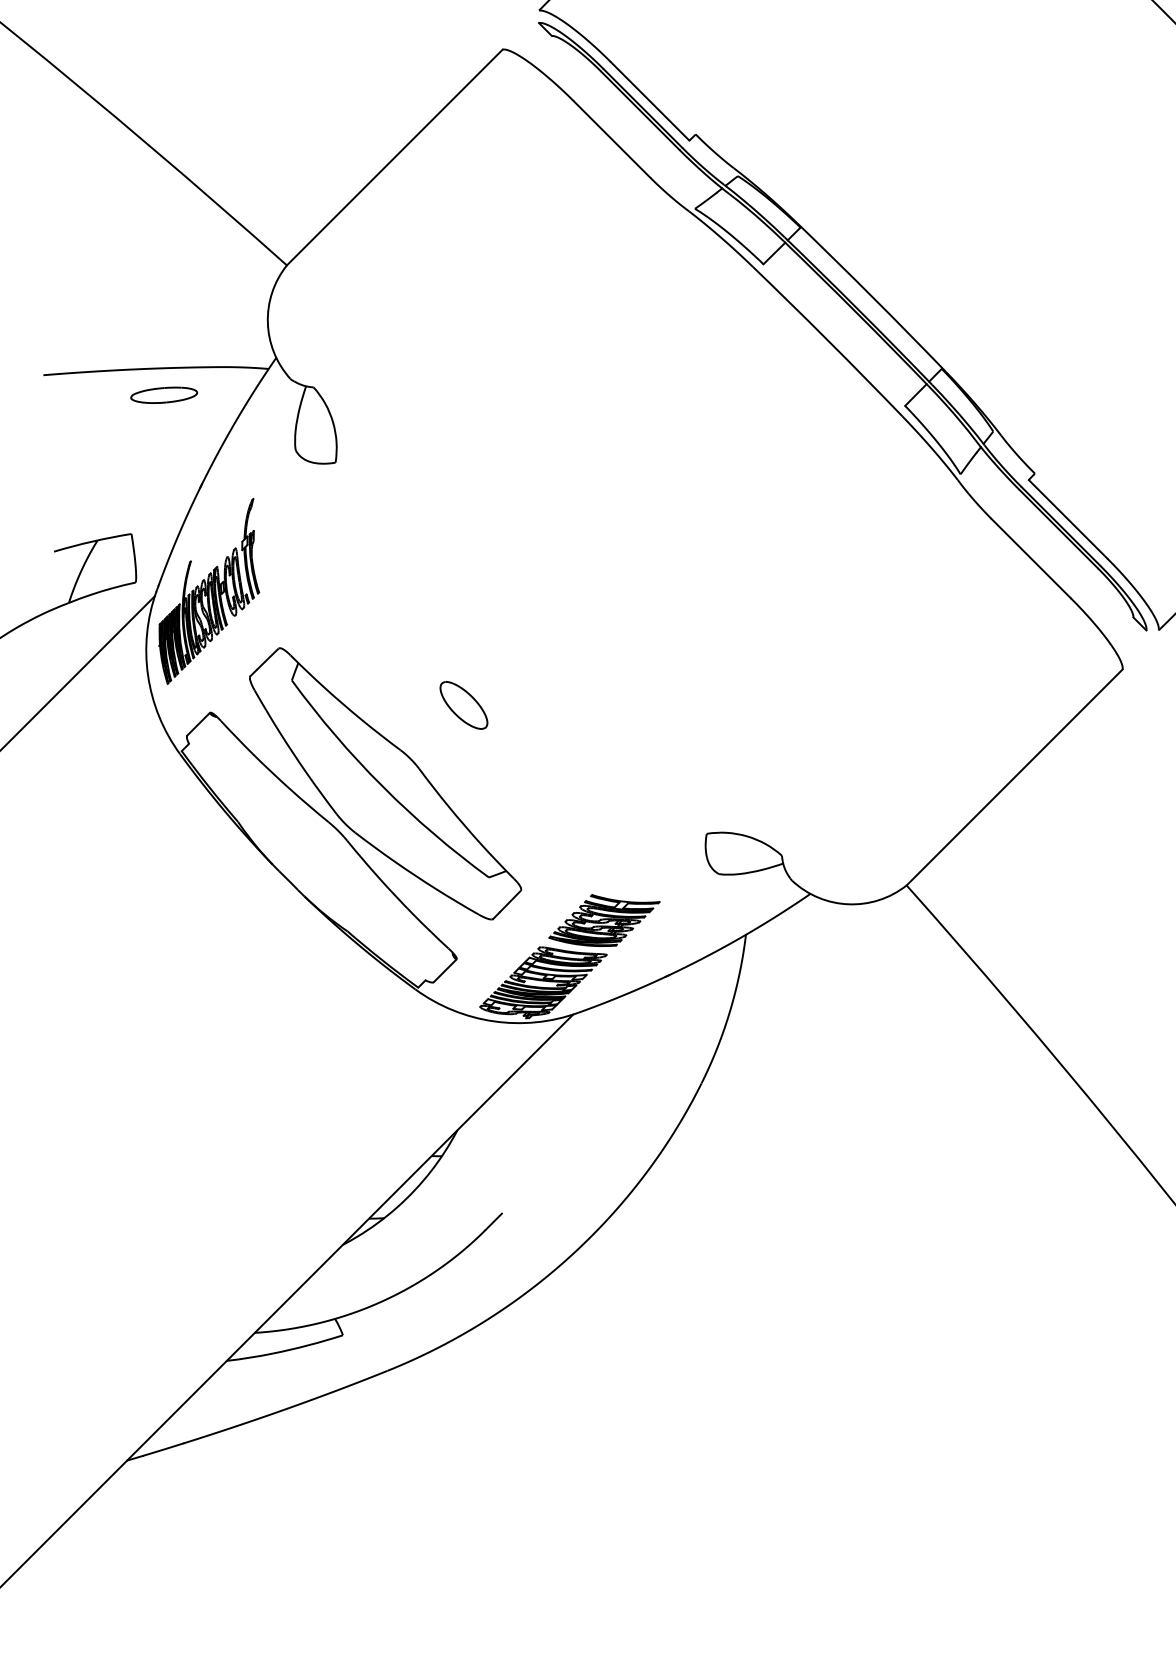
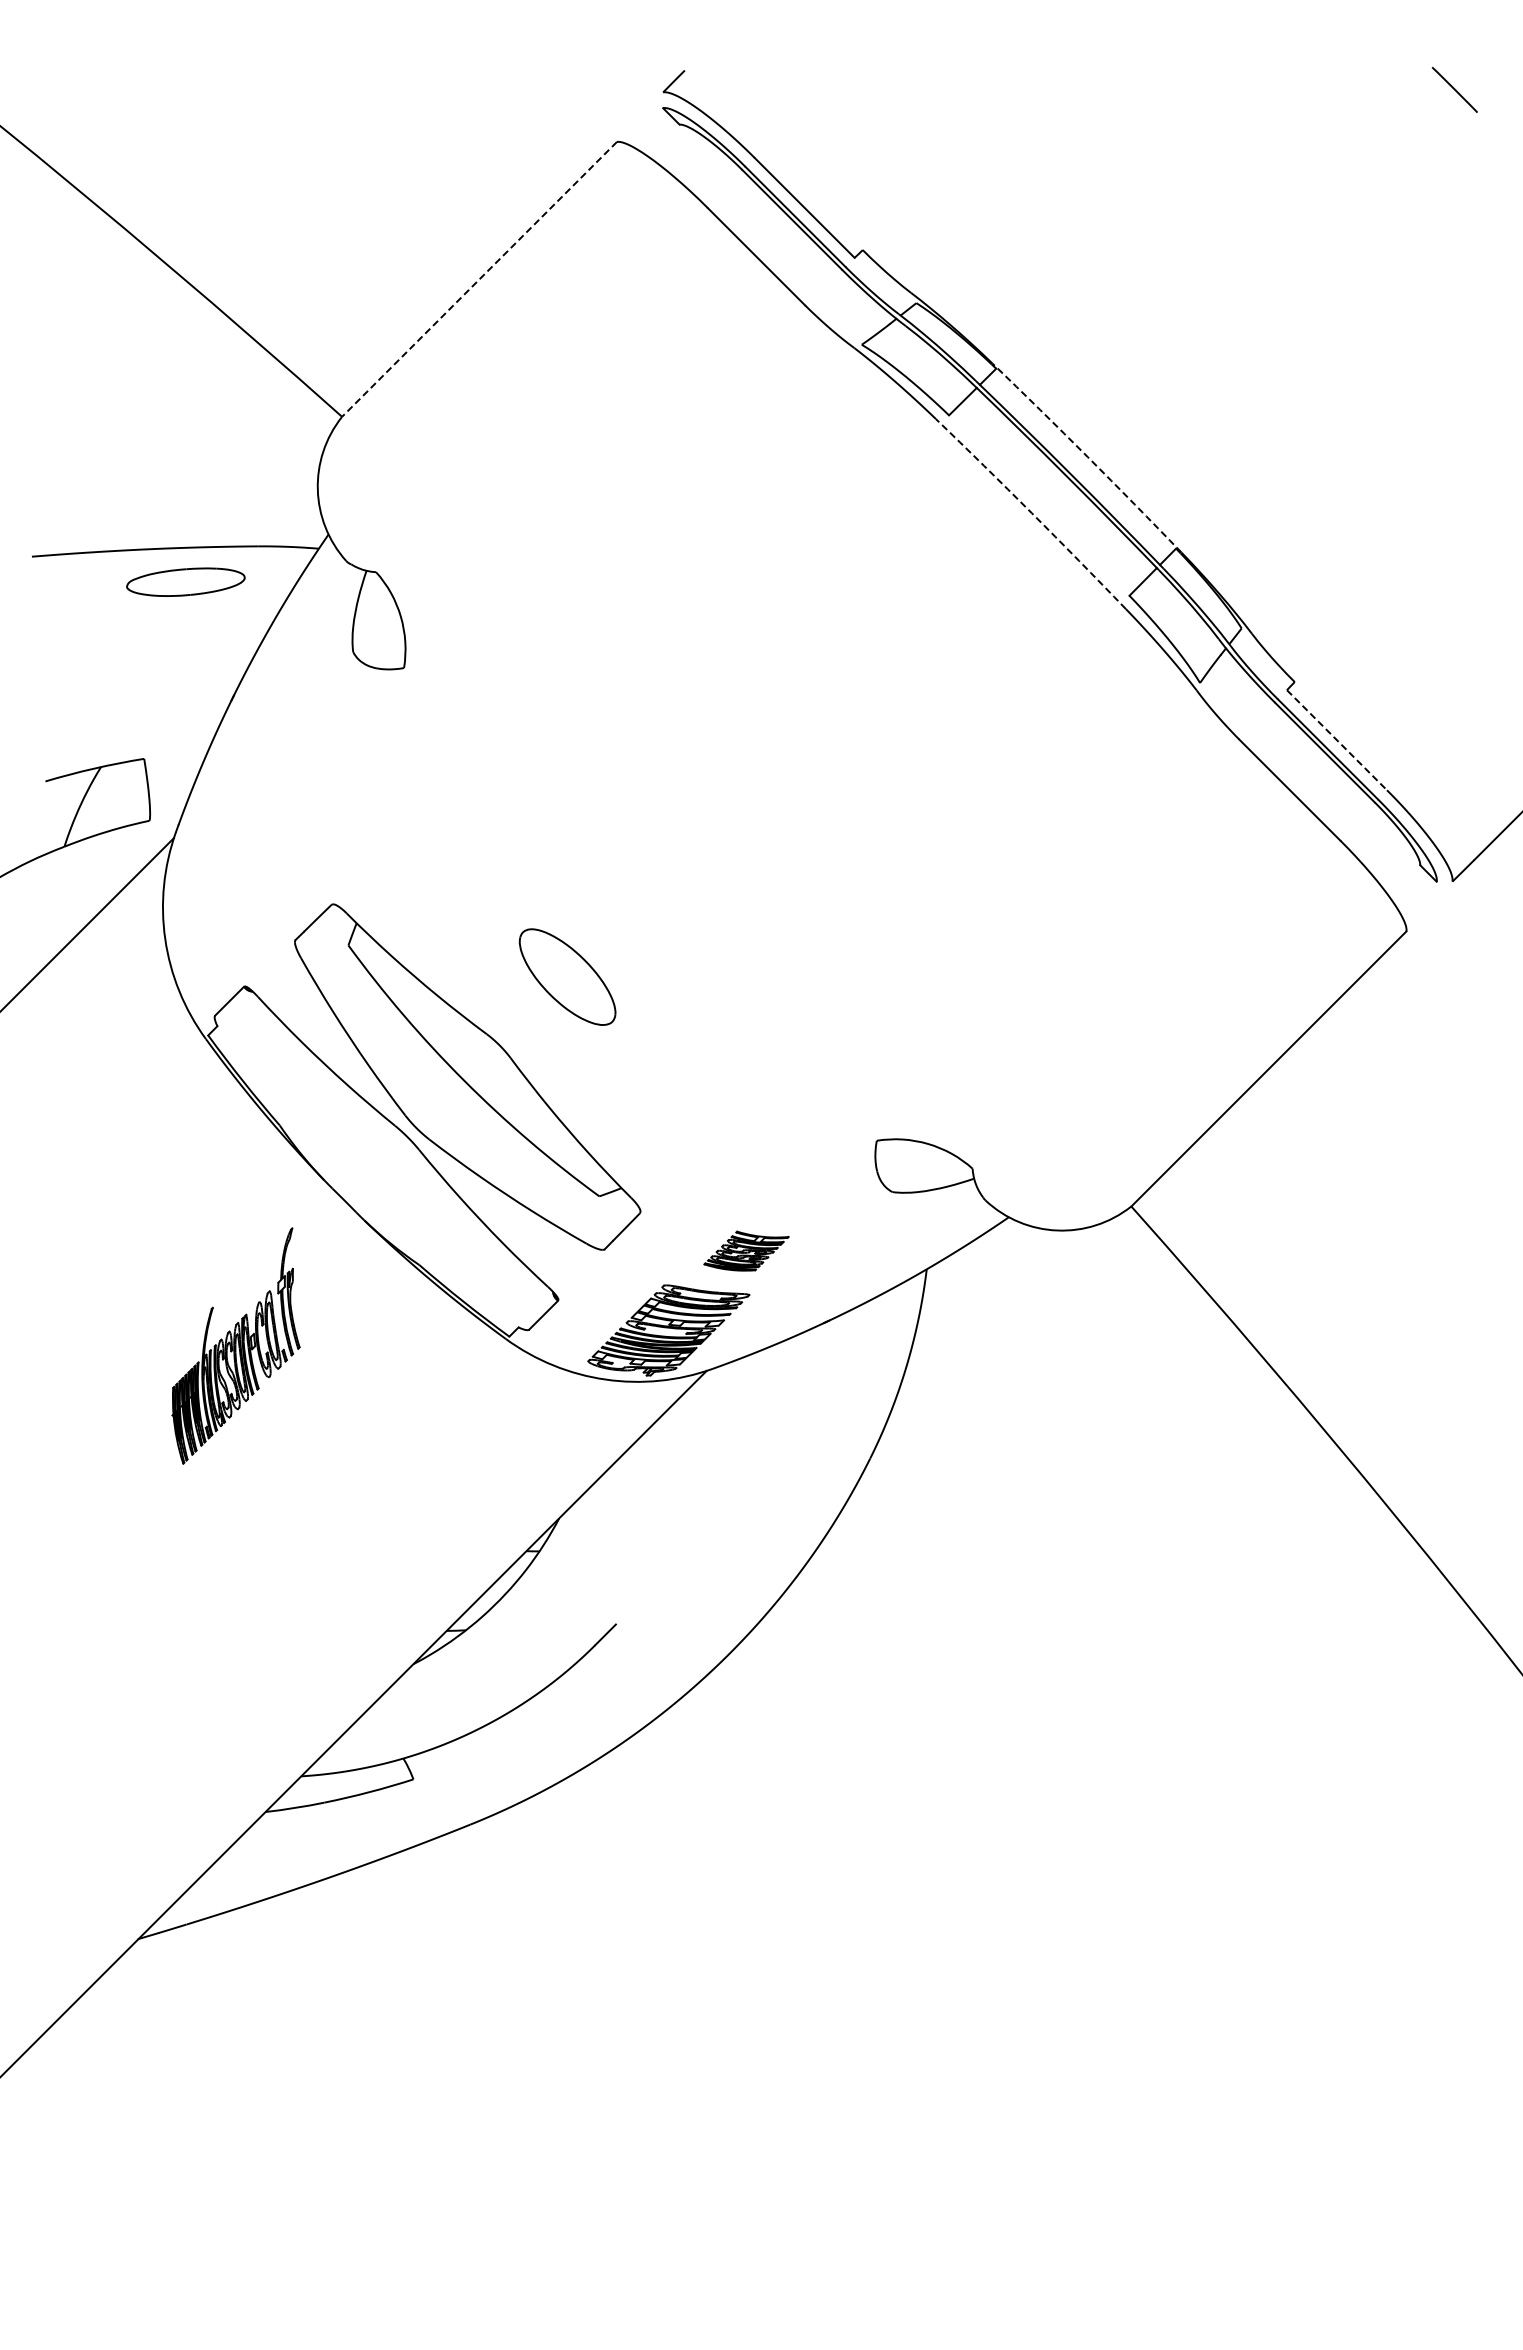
line: (394, 157) -> (479, 279), solid -> dashed
arc: (872, 297) -> (1087, 457), solid -> dashed
arc: (828, 341) -> (1031, 513), solid -> dashed
part: (163, 395) -> (185, 582), size x1.4
line: (1068, 519) -> (1337, 740), solid -> dashed
part: (208, 590) -> (235, 1345), moved
part: (463, 705) -> (567, 977), size x1.6
part: (604, 919) -> (746, 1250), size x0.6

